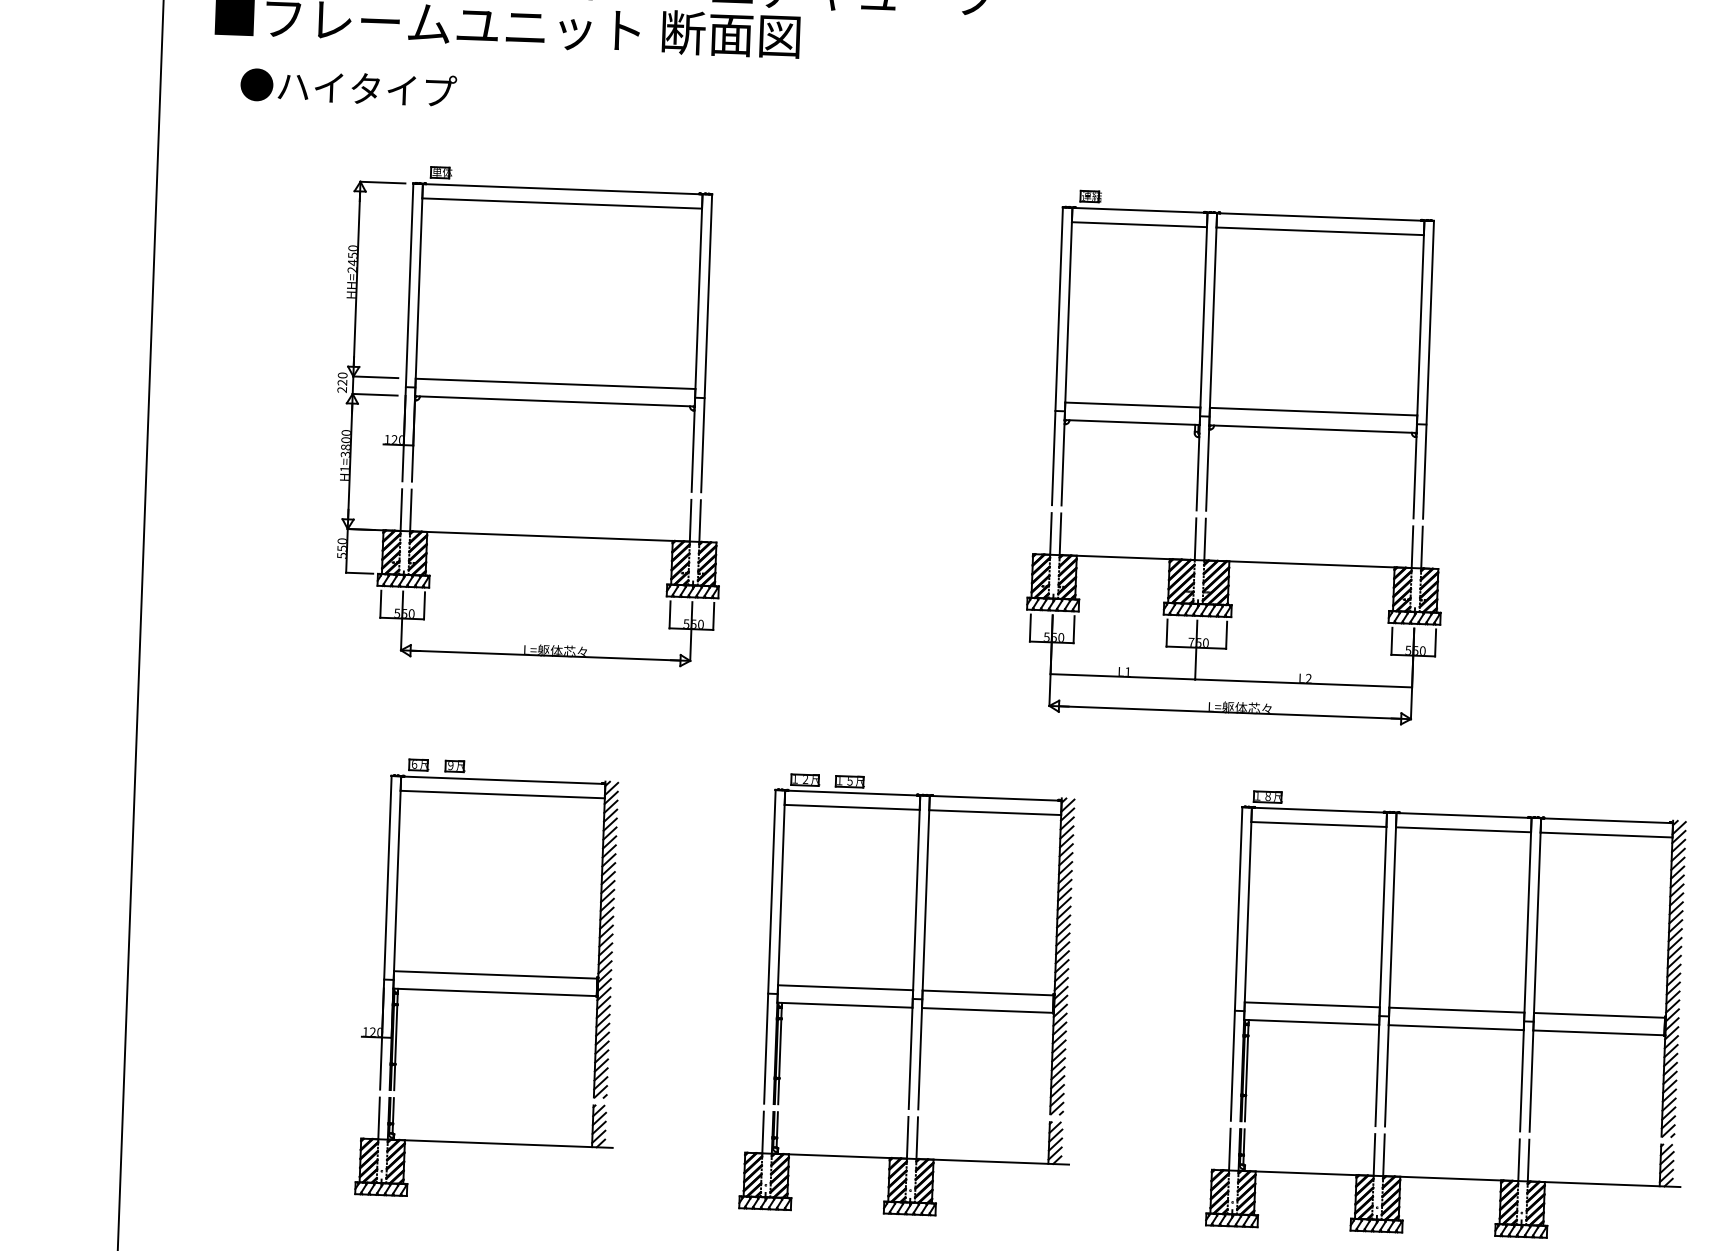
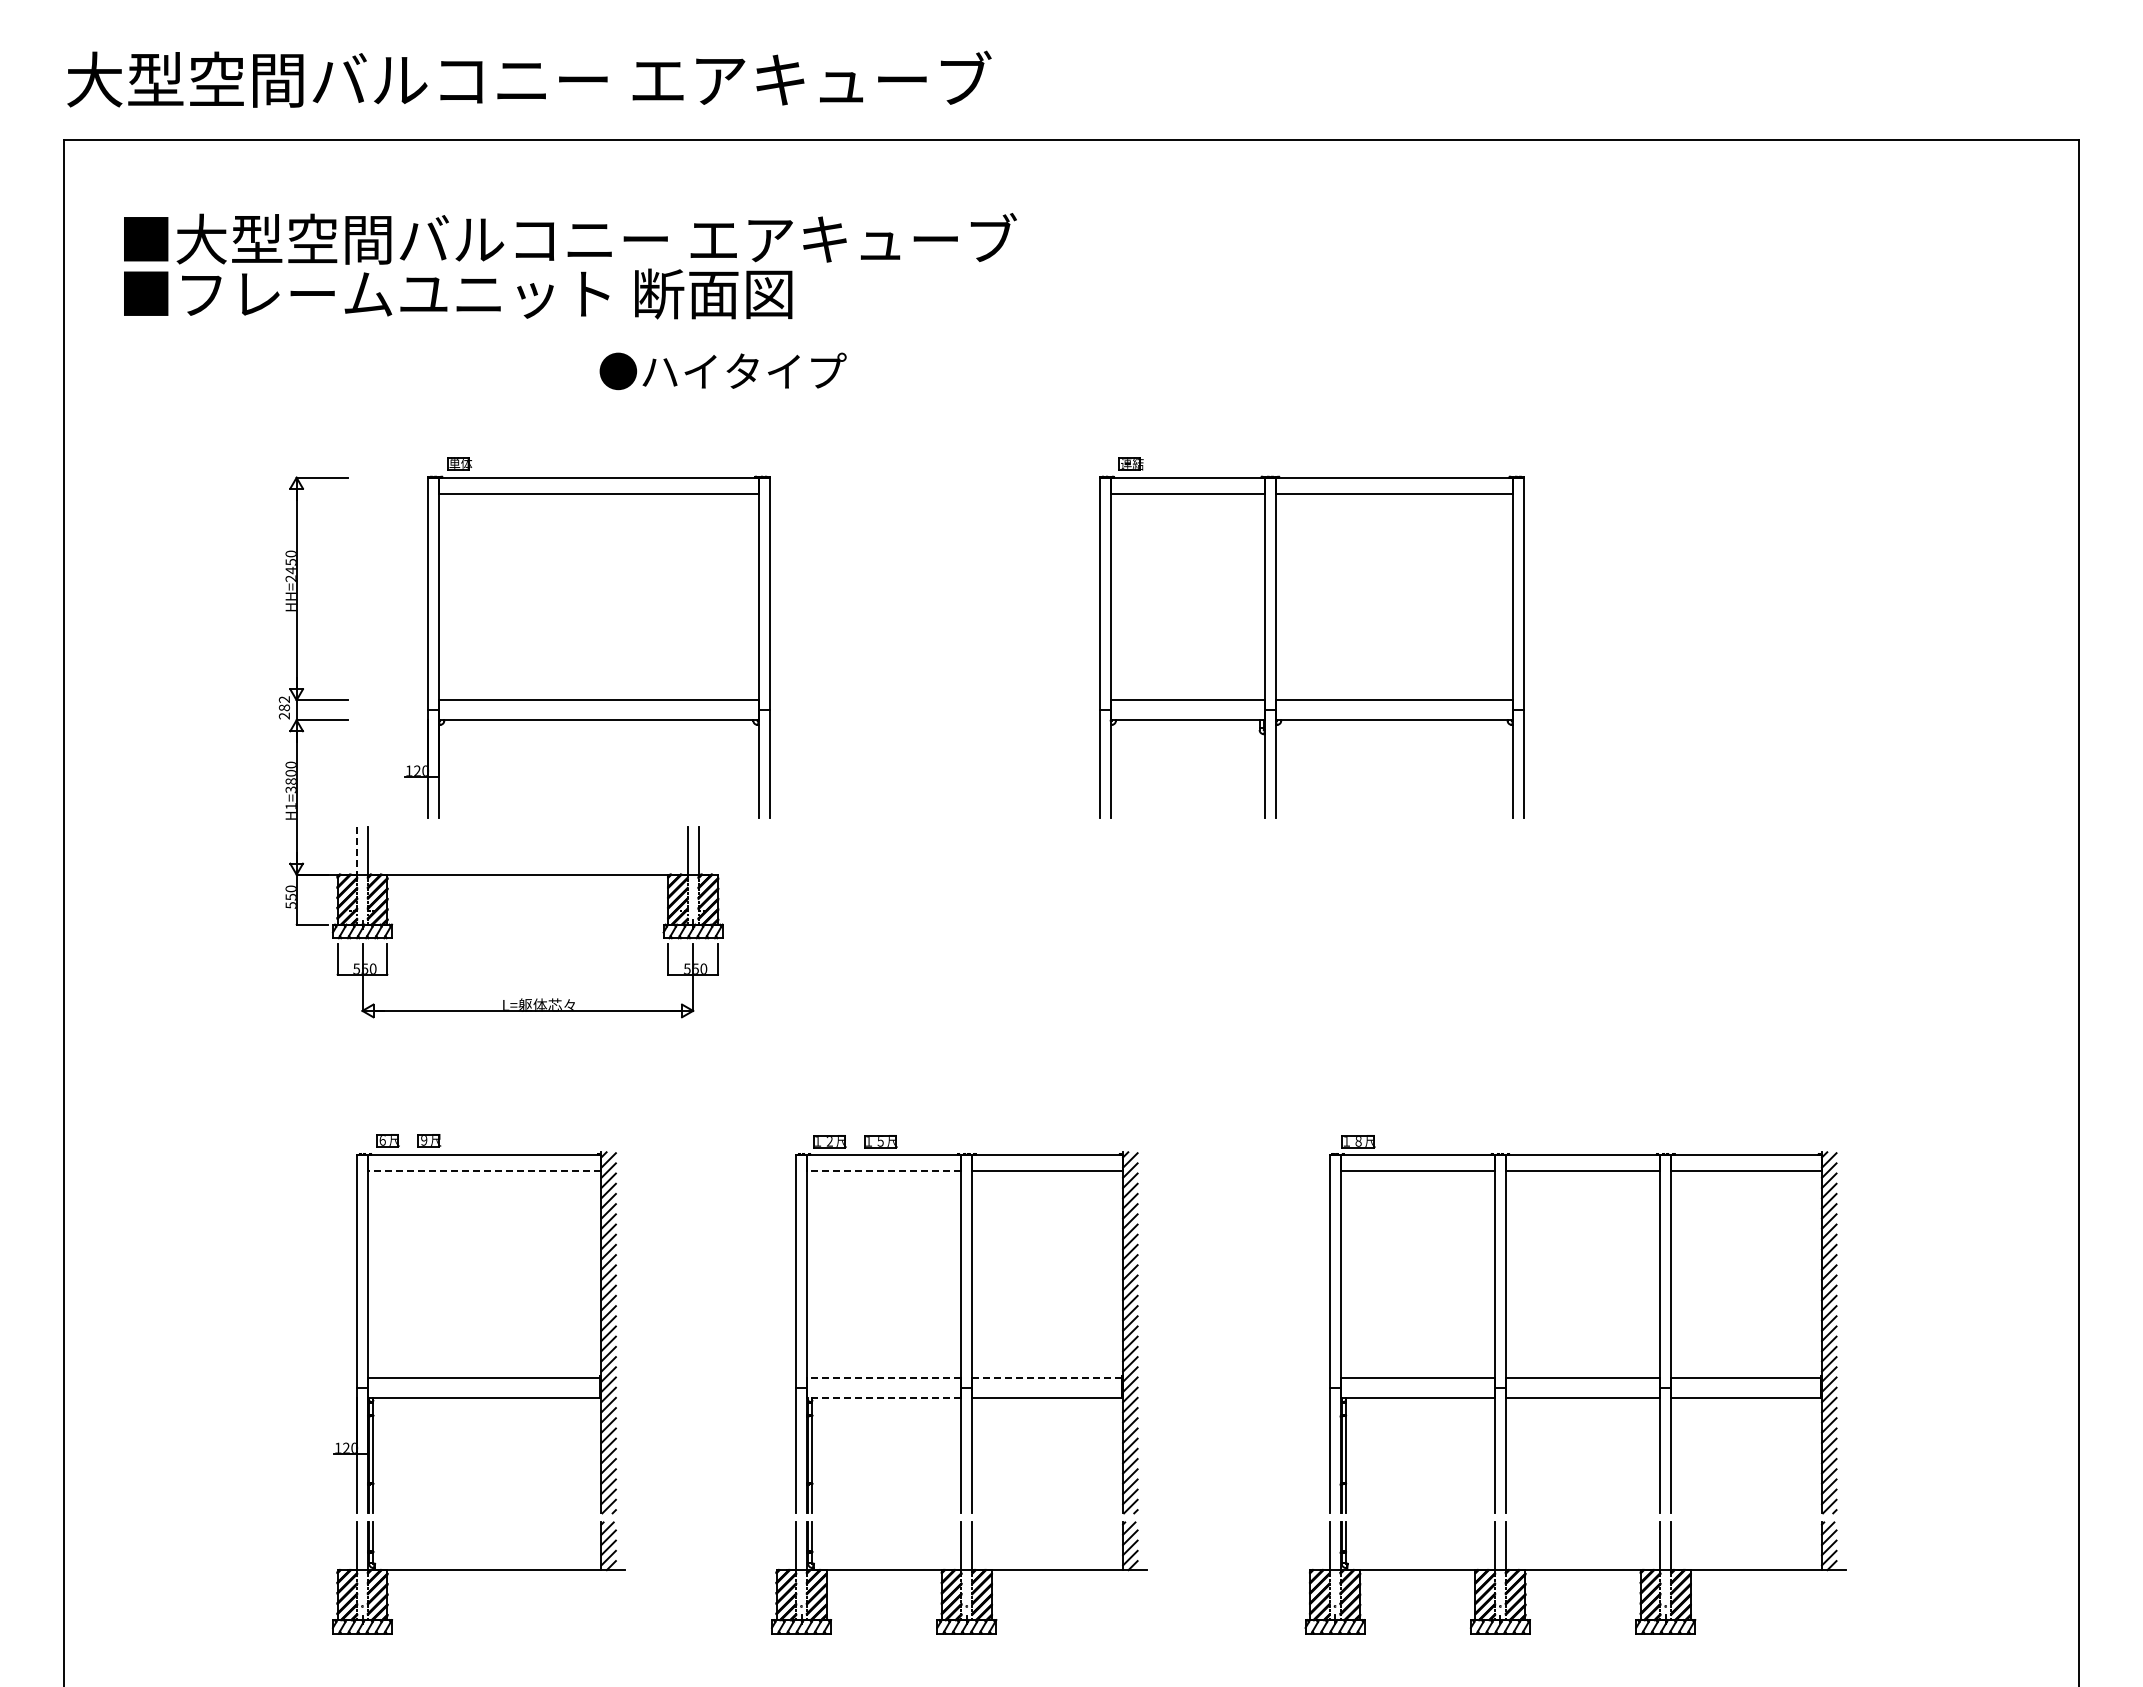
text: (348, 88) -> (722, 371), moved
part: (547, 328) -> (587, 637), moved
text: (342, 378) -> (284, 703), 220 -> 282
line: (401, 509) -> (357, 850), solid -> dashed
part: (1233, 619) -> (1311, 940), removed
line: (502, 794) -> (484, 1171), solid -> dashed
line: (851, 807) -> (883, 1171), solid -> dashed
line: (844, 987) -> (883, 1377), solid -> dashed
line: (988, 992) -> (1047, 1377), solid -> dashed
line: (844, 1005) -> (883, 1397), solid -> dashed

